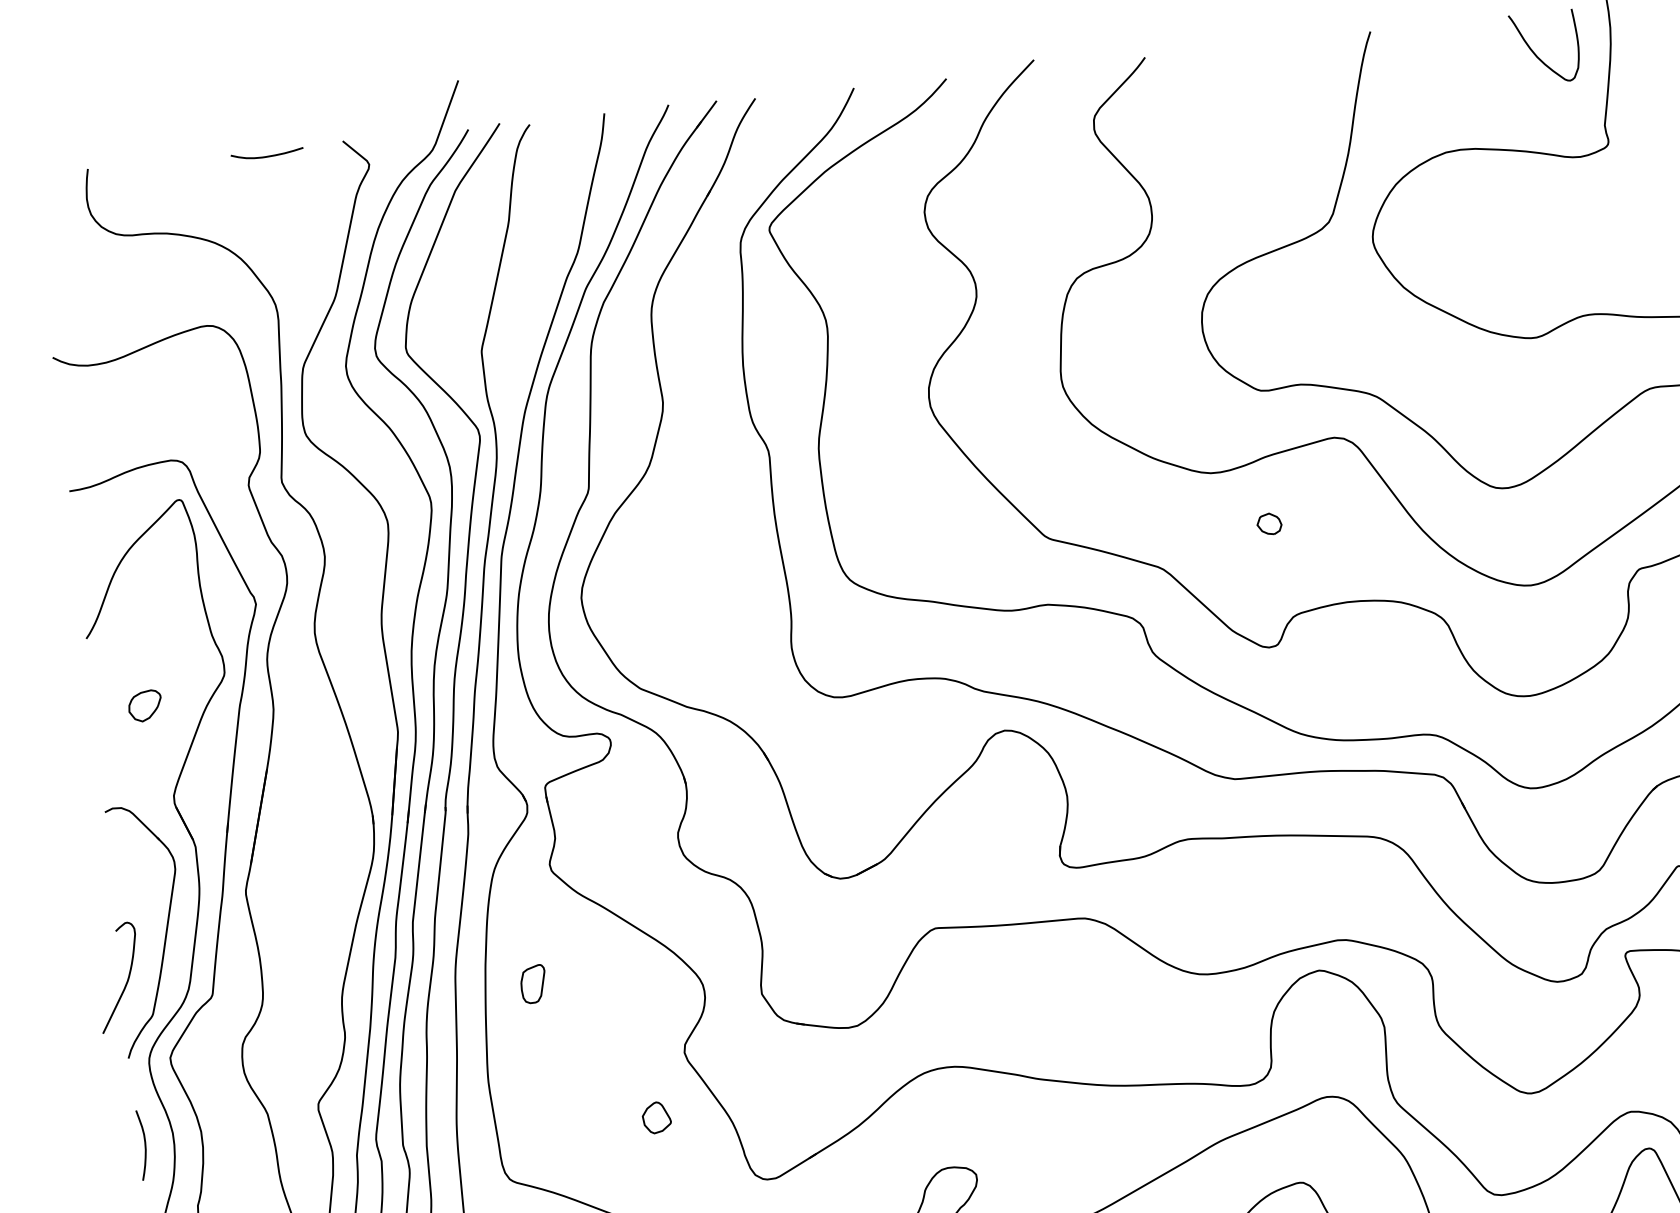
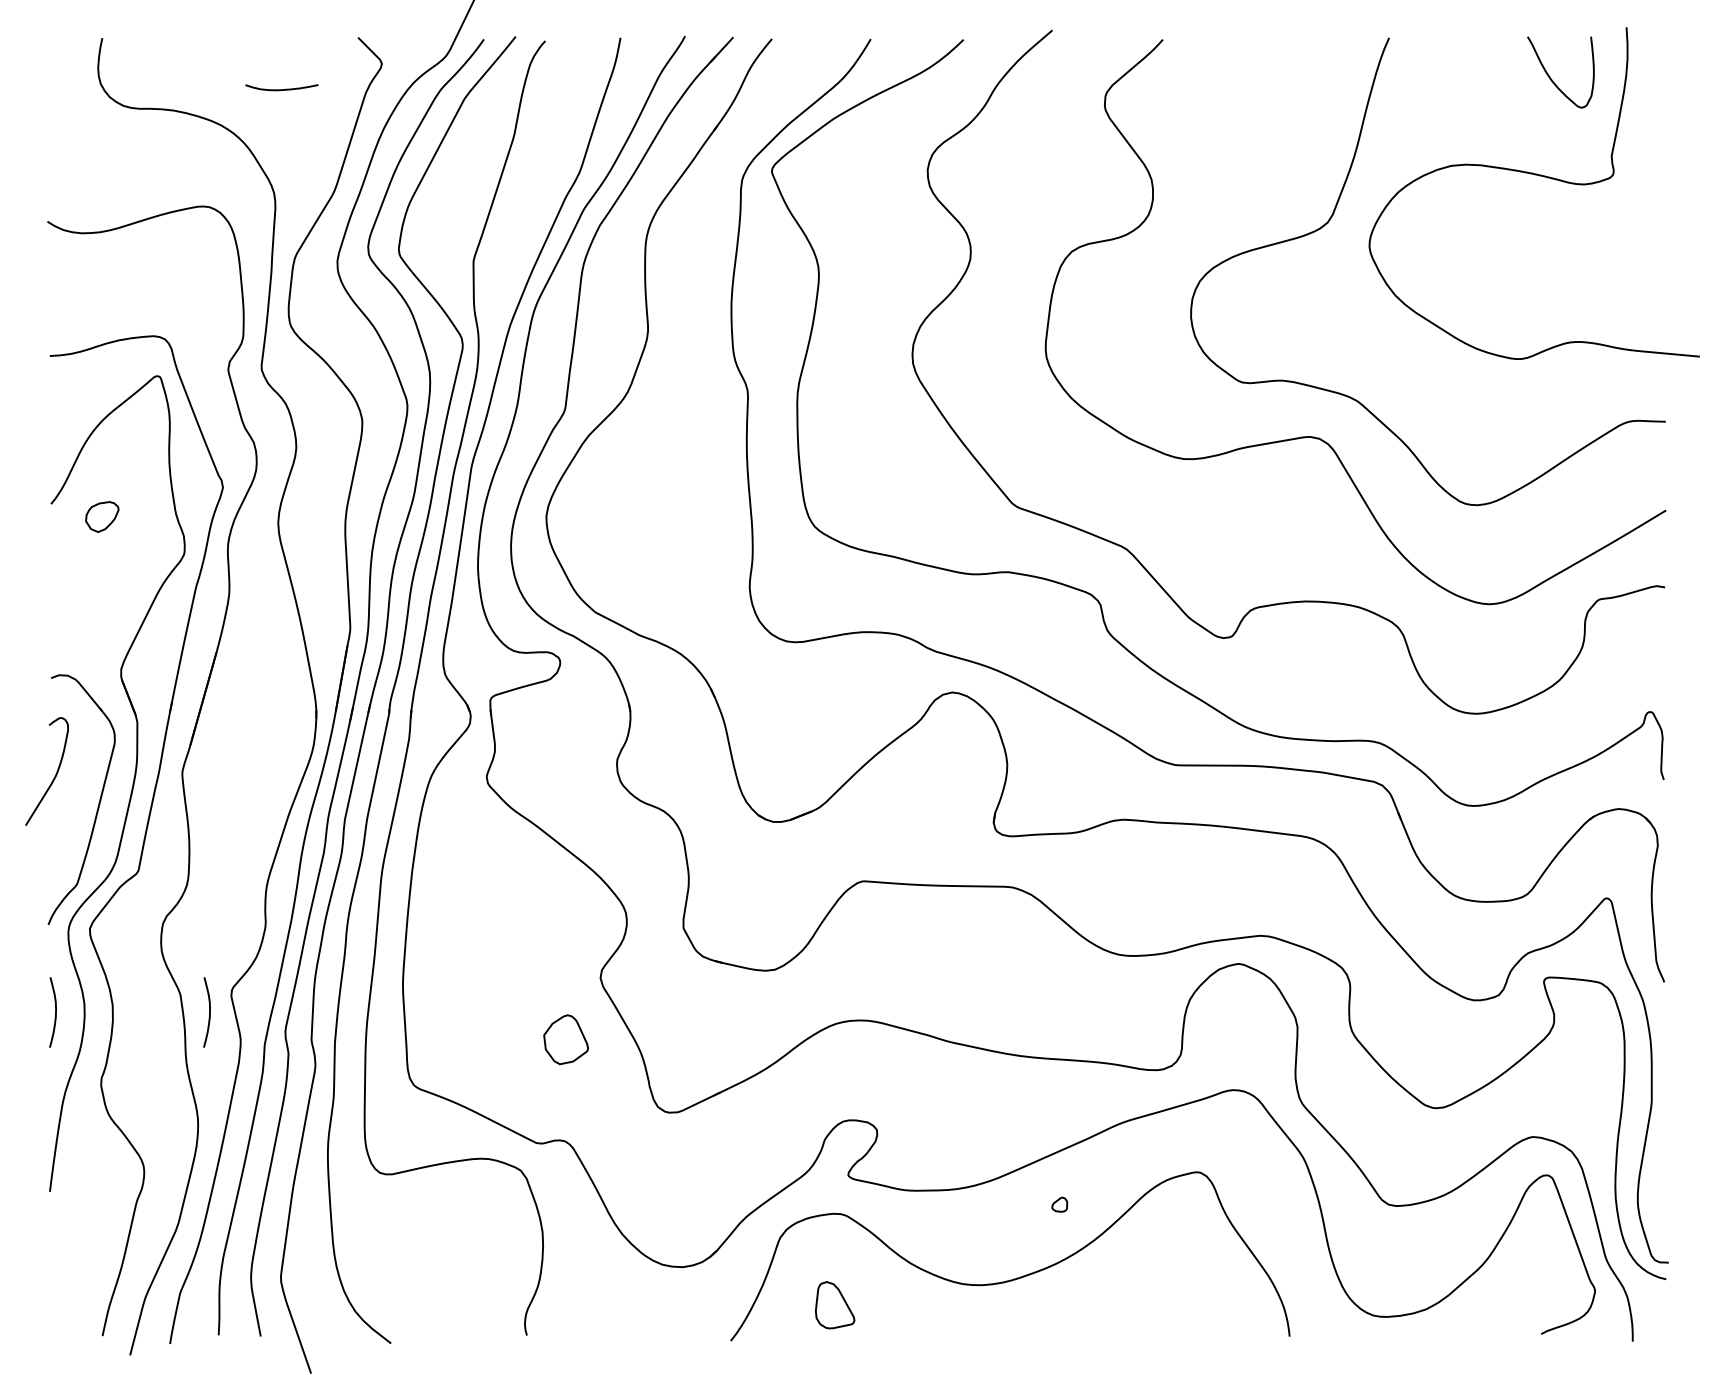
curve: (267, 156) -> (281, 89), moved
part: (1269, 523) -> (1236, 515), removed
part: (145, 705) -> (102, 516), moved
curve: (127, 978) -> (55, 773), moved
part: (532, 983) -> (457, 893), removed
part: (656, 1117) -> (565, 1039), size x1.6
curve: (298, 1128) -> (209, 1012), added

